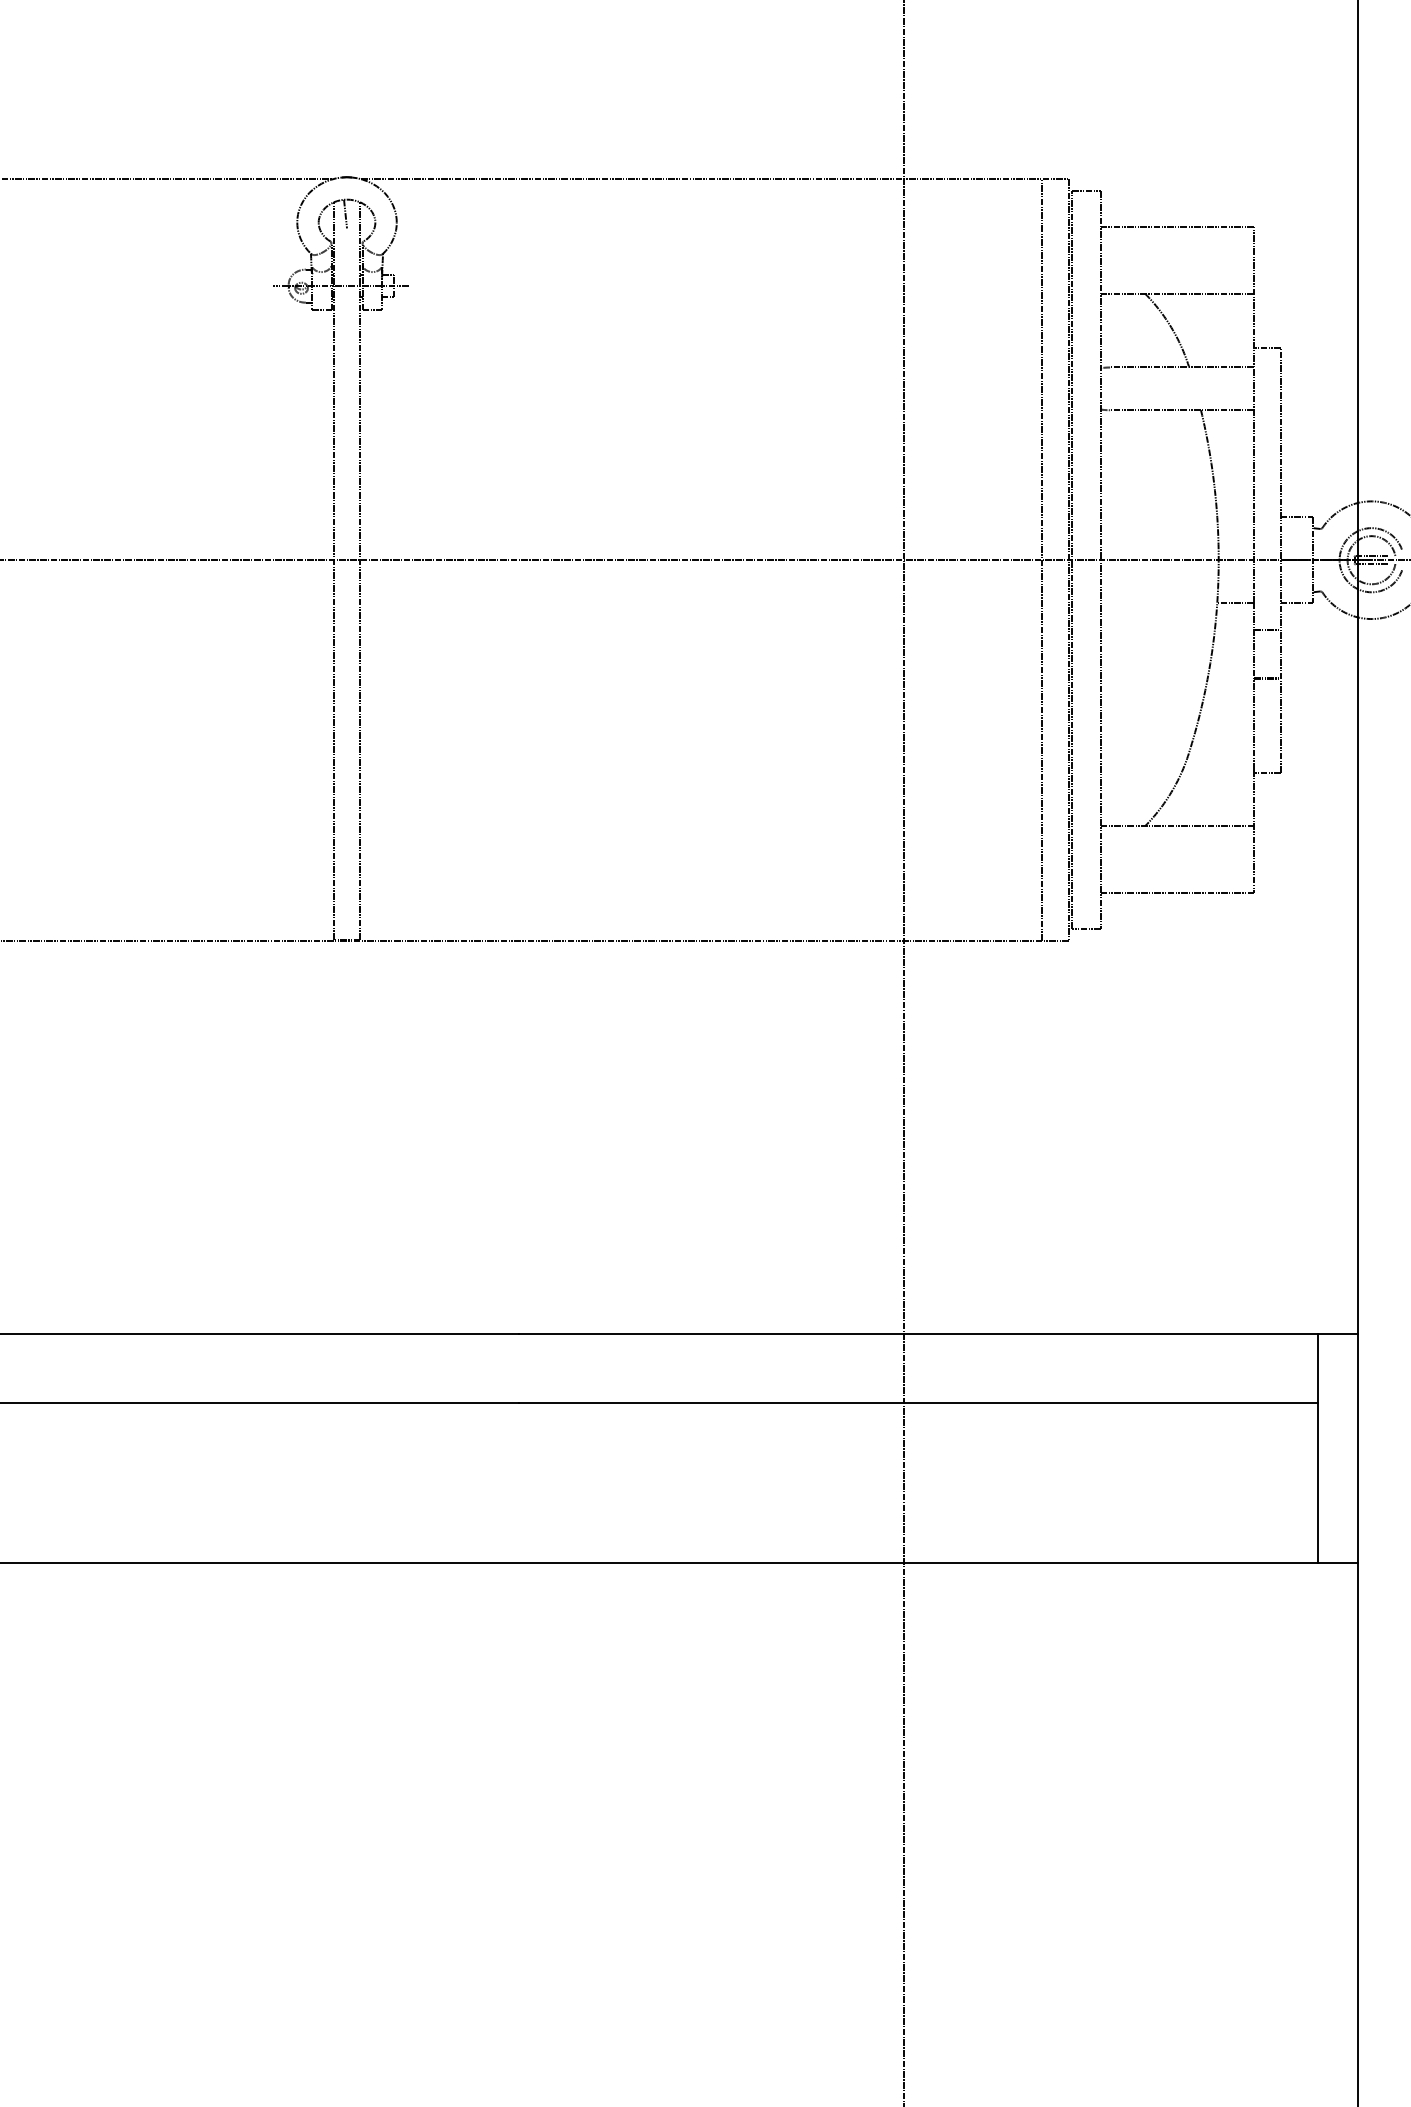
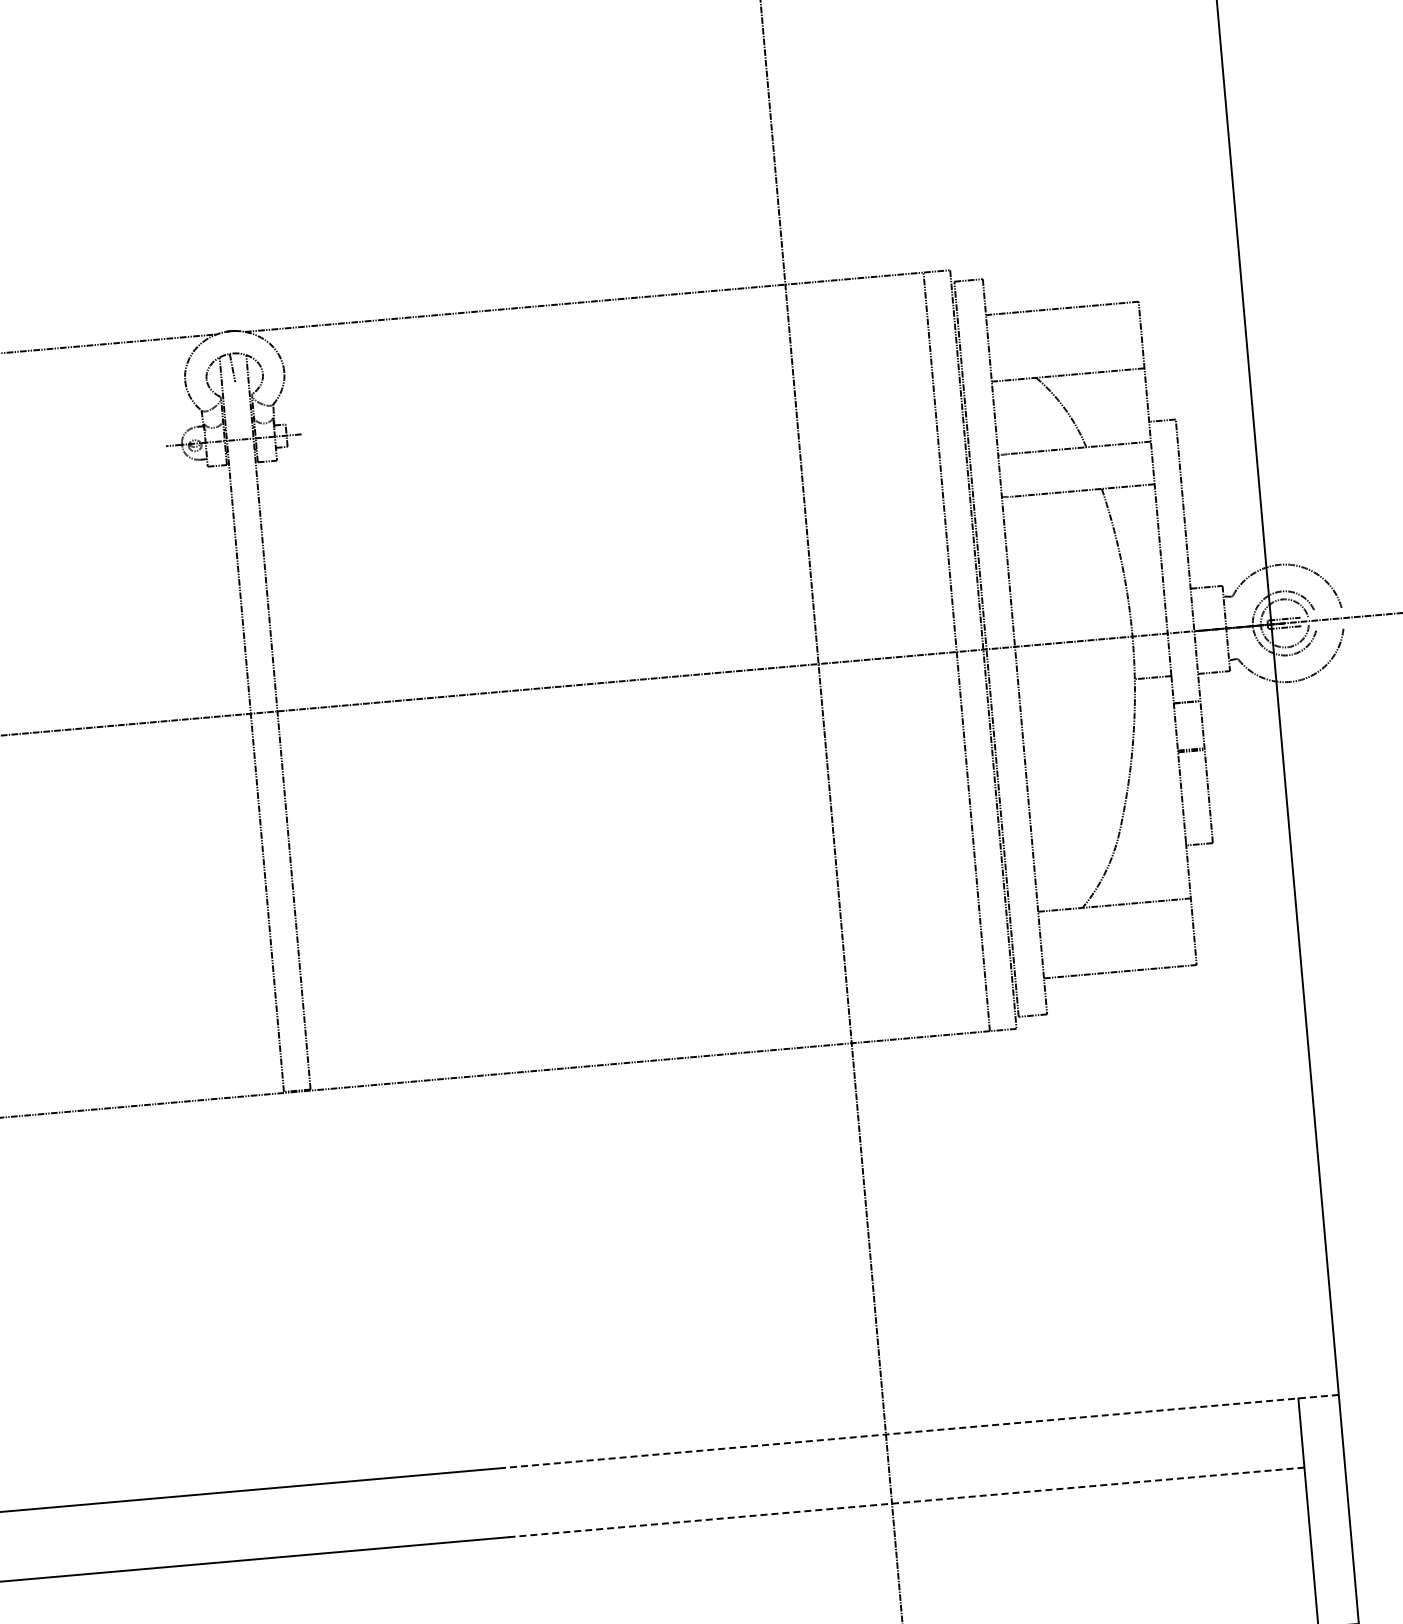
line: (938, 1333) -> (920, 1431), solid -> dashed
line: (918, 1402) -> (906, 1501), solid -> dashed

